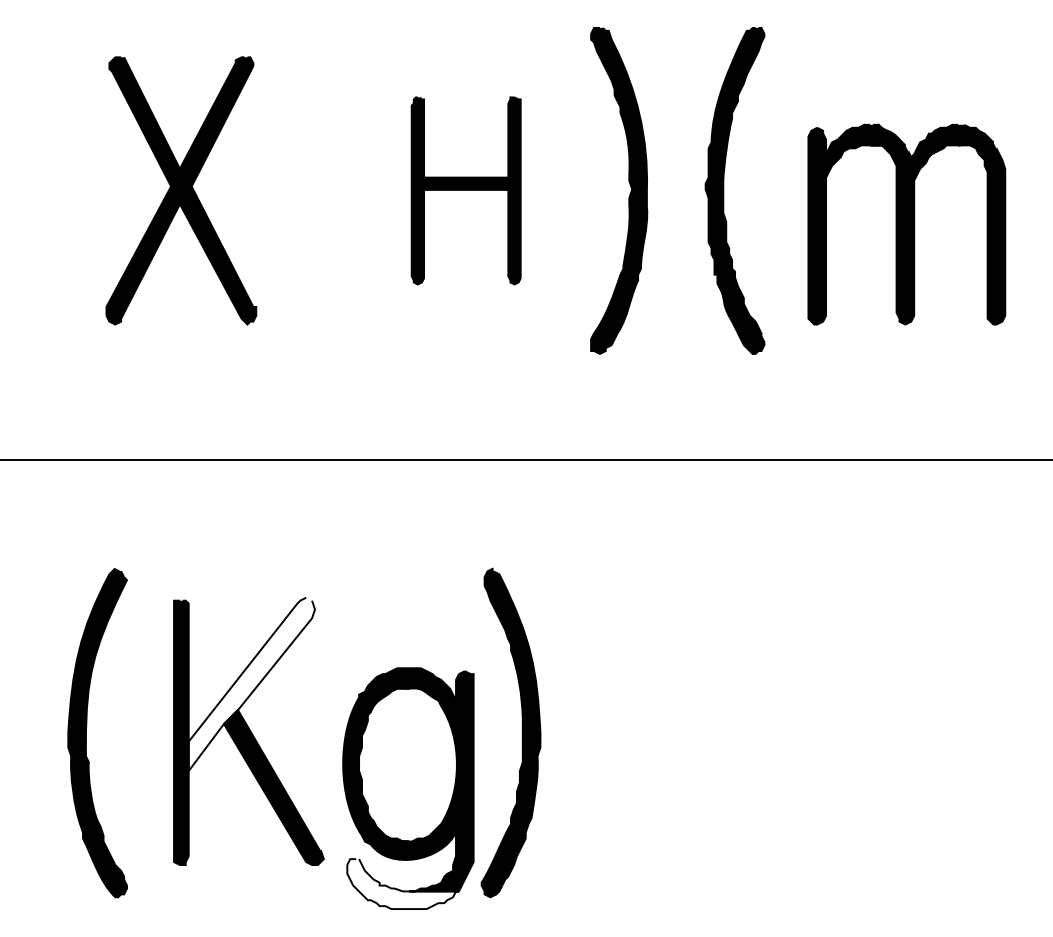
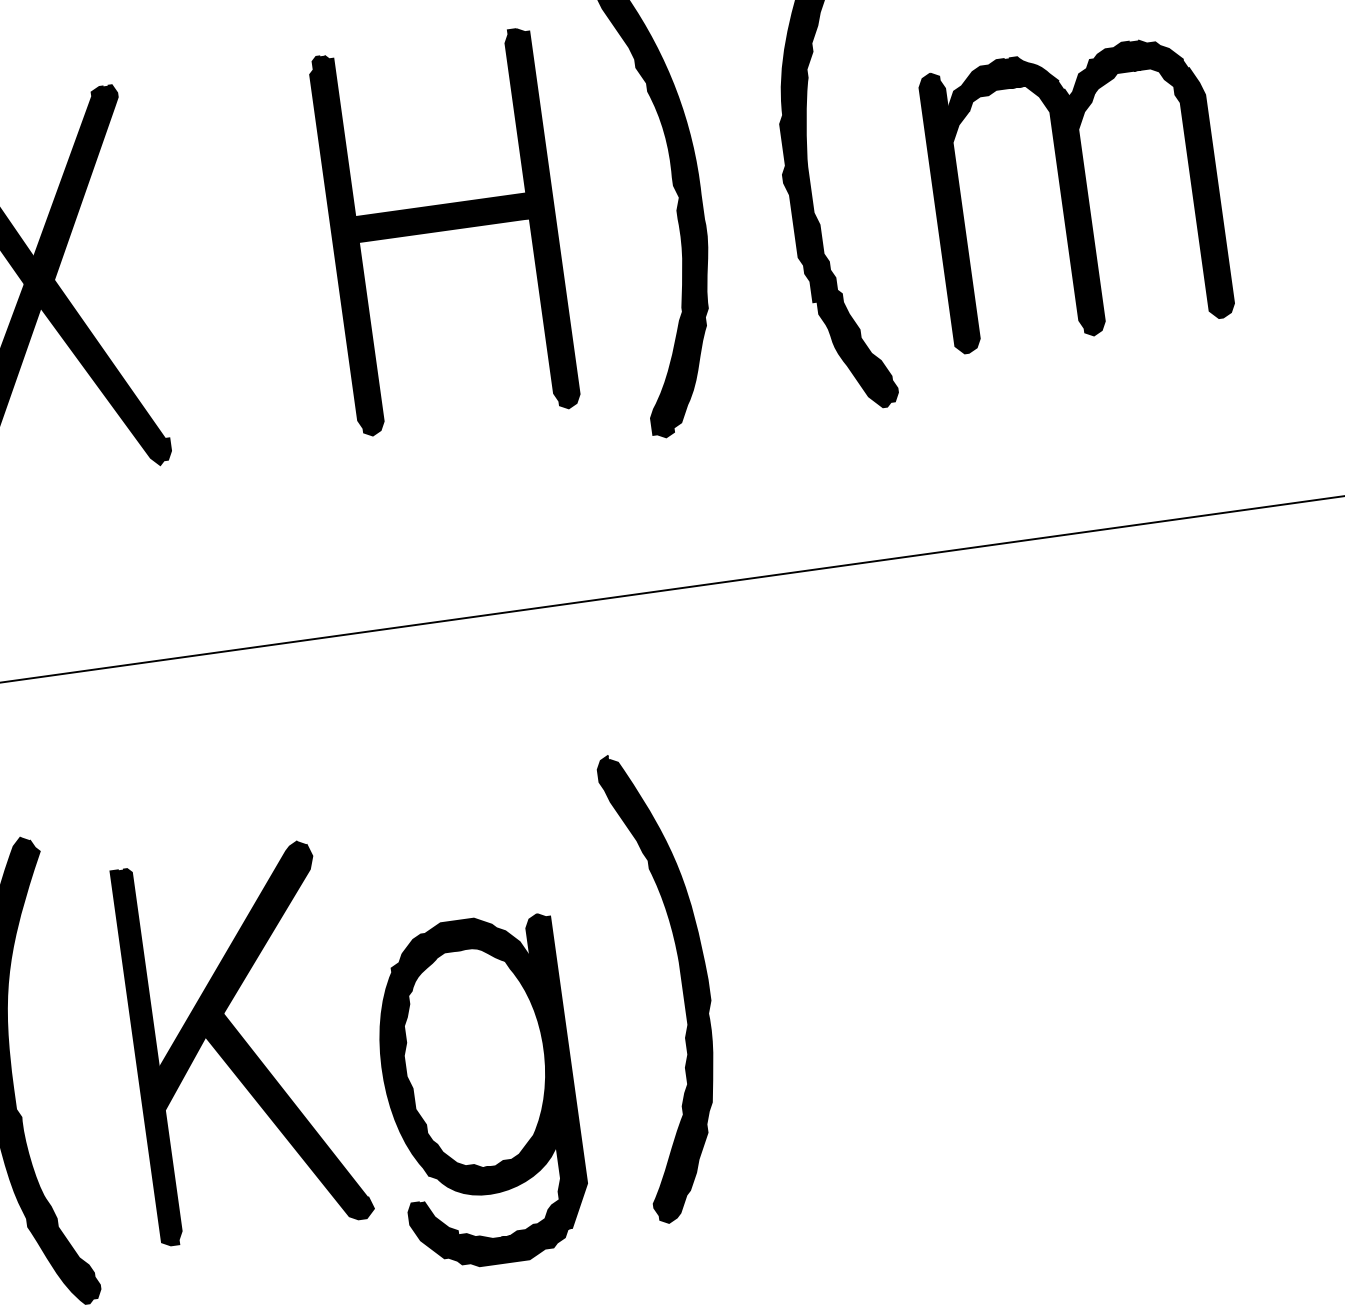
part: (465, 190) -> (443, 231), size x1.43
fill: (251, 684) -> (236, 975), added
part: (521, 732) -> (680, 982), moved
fill: (402, 884) -> (490, 1229), added

